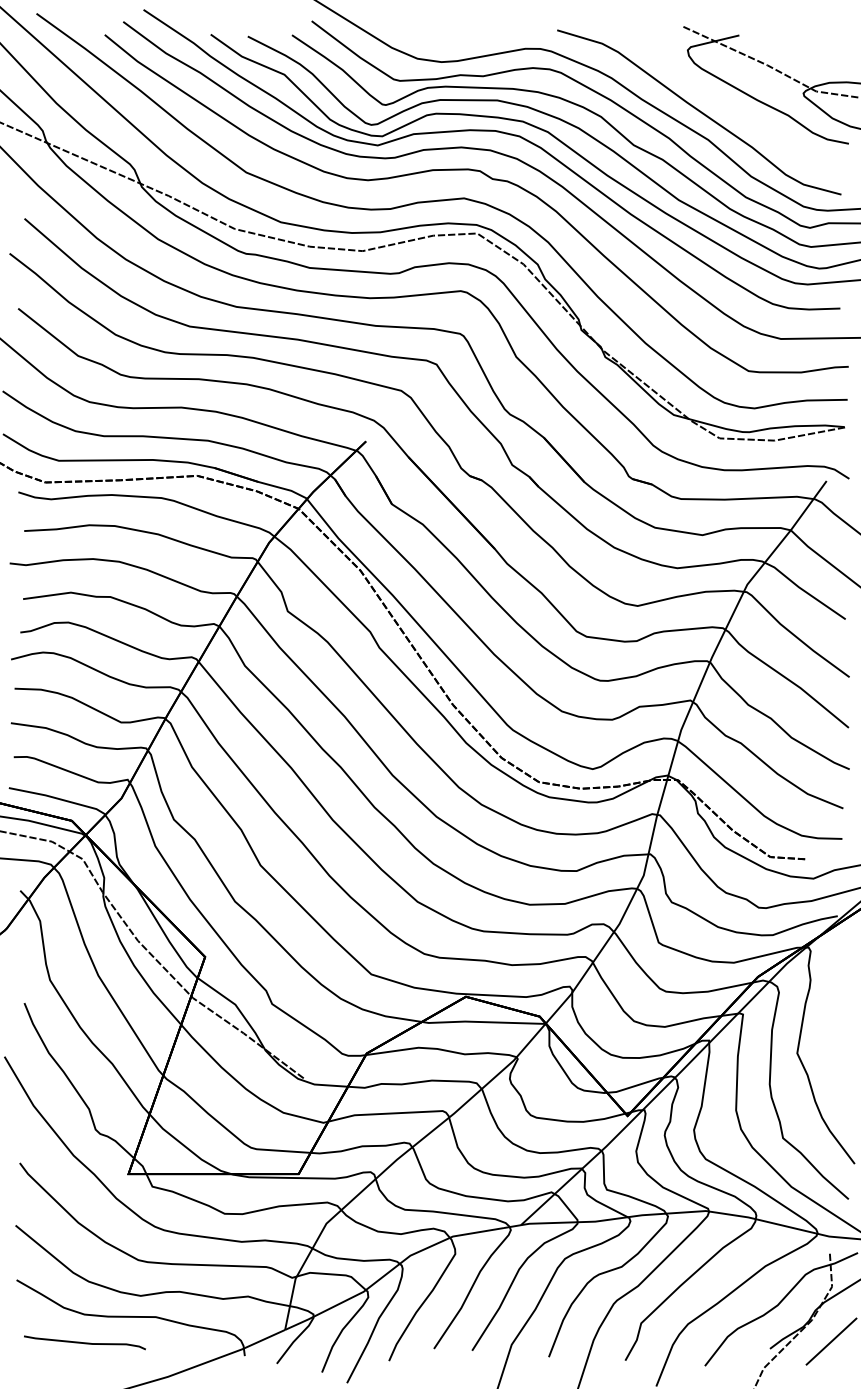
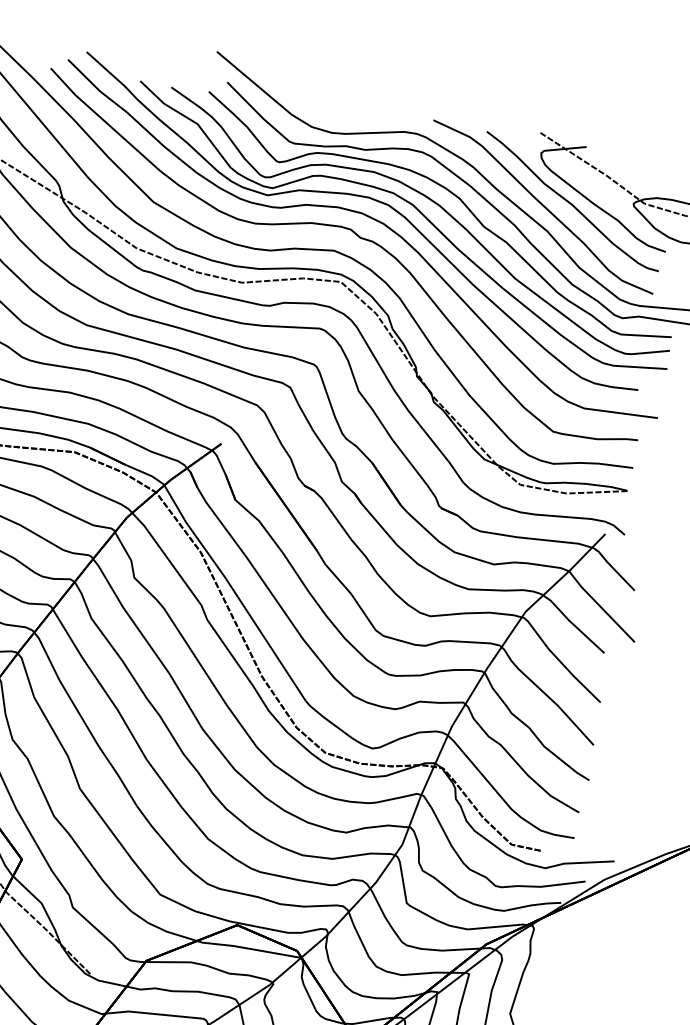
curve: (730, 102) -> (570, 202), added

